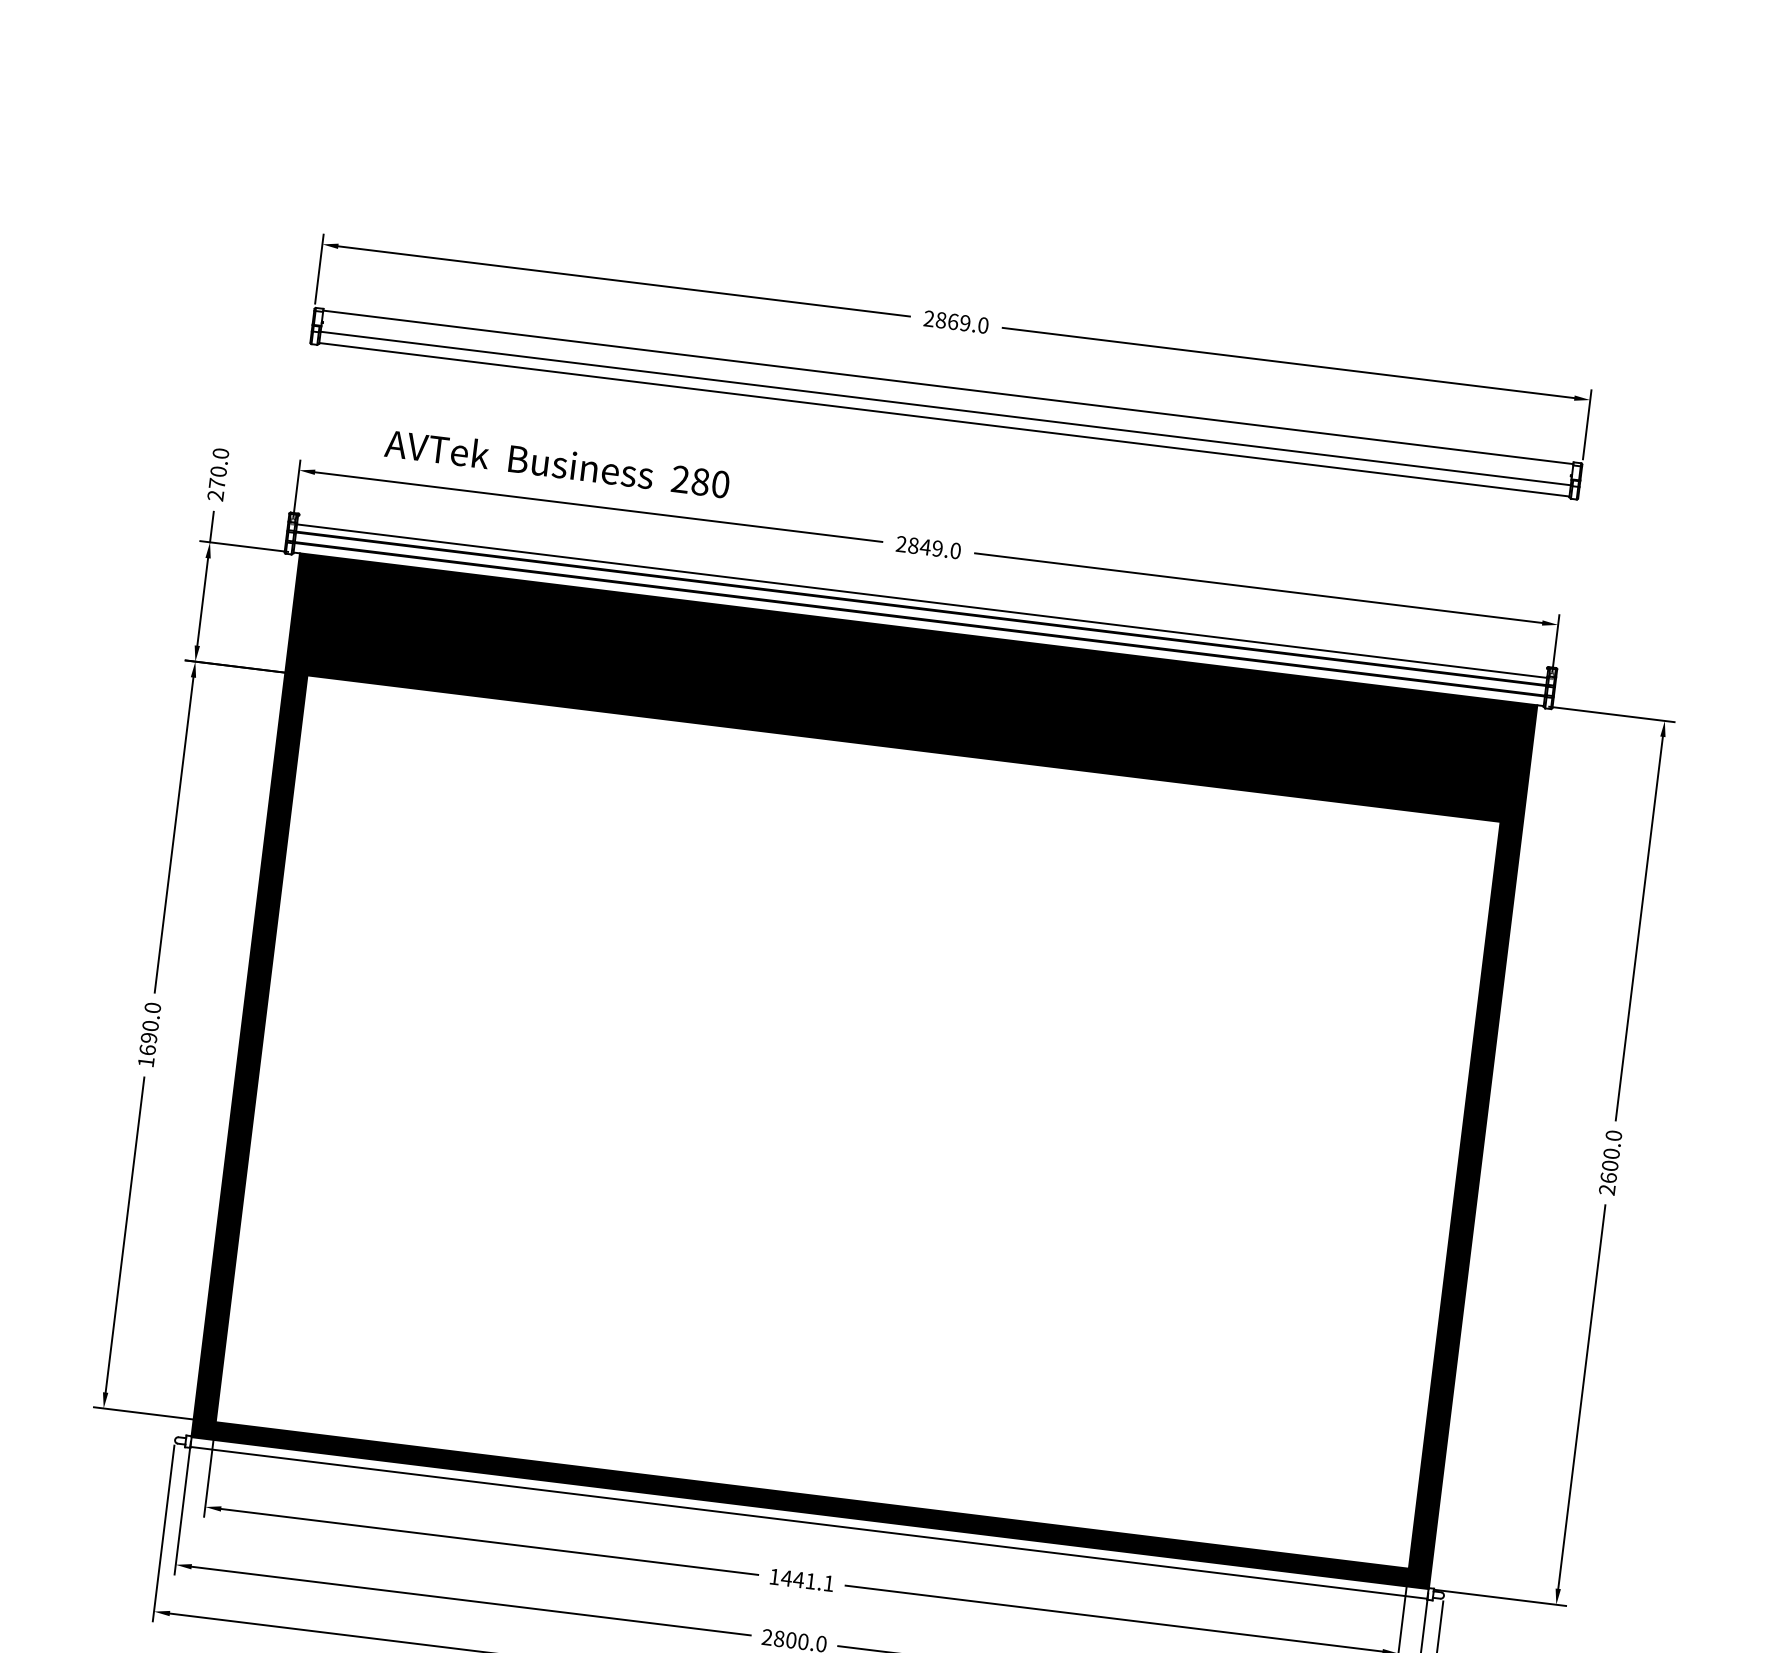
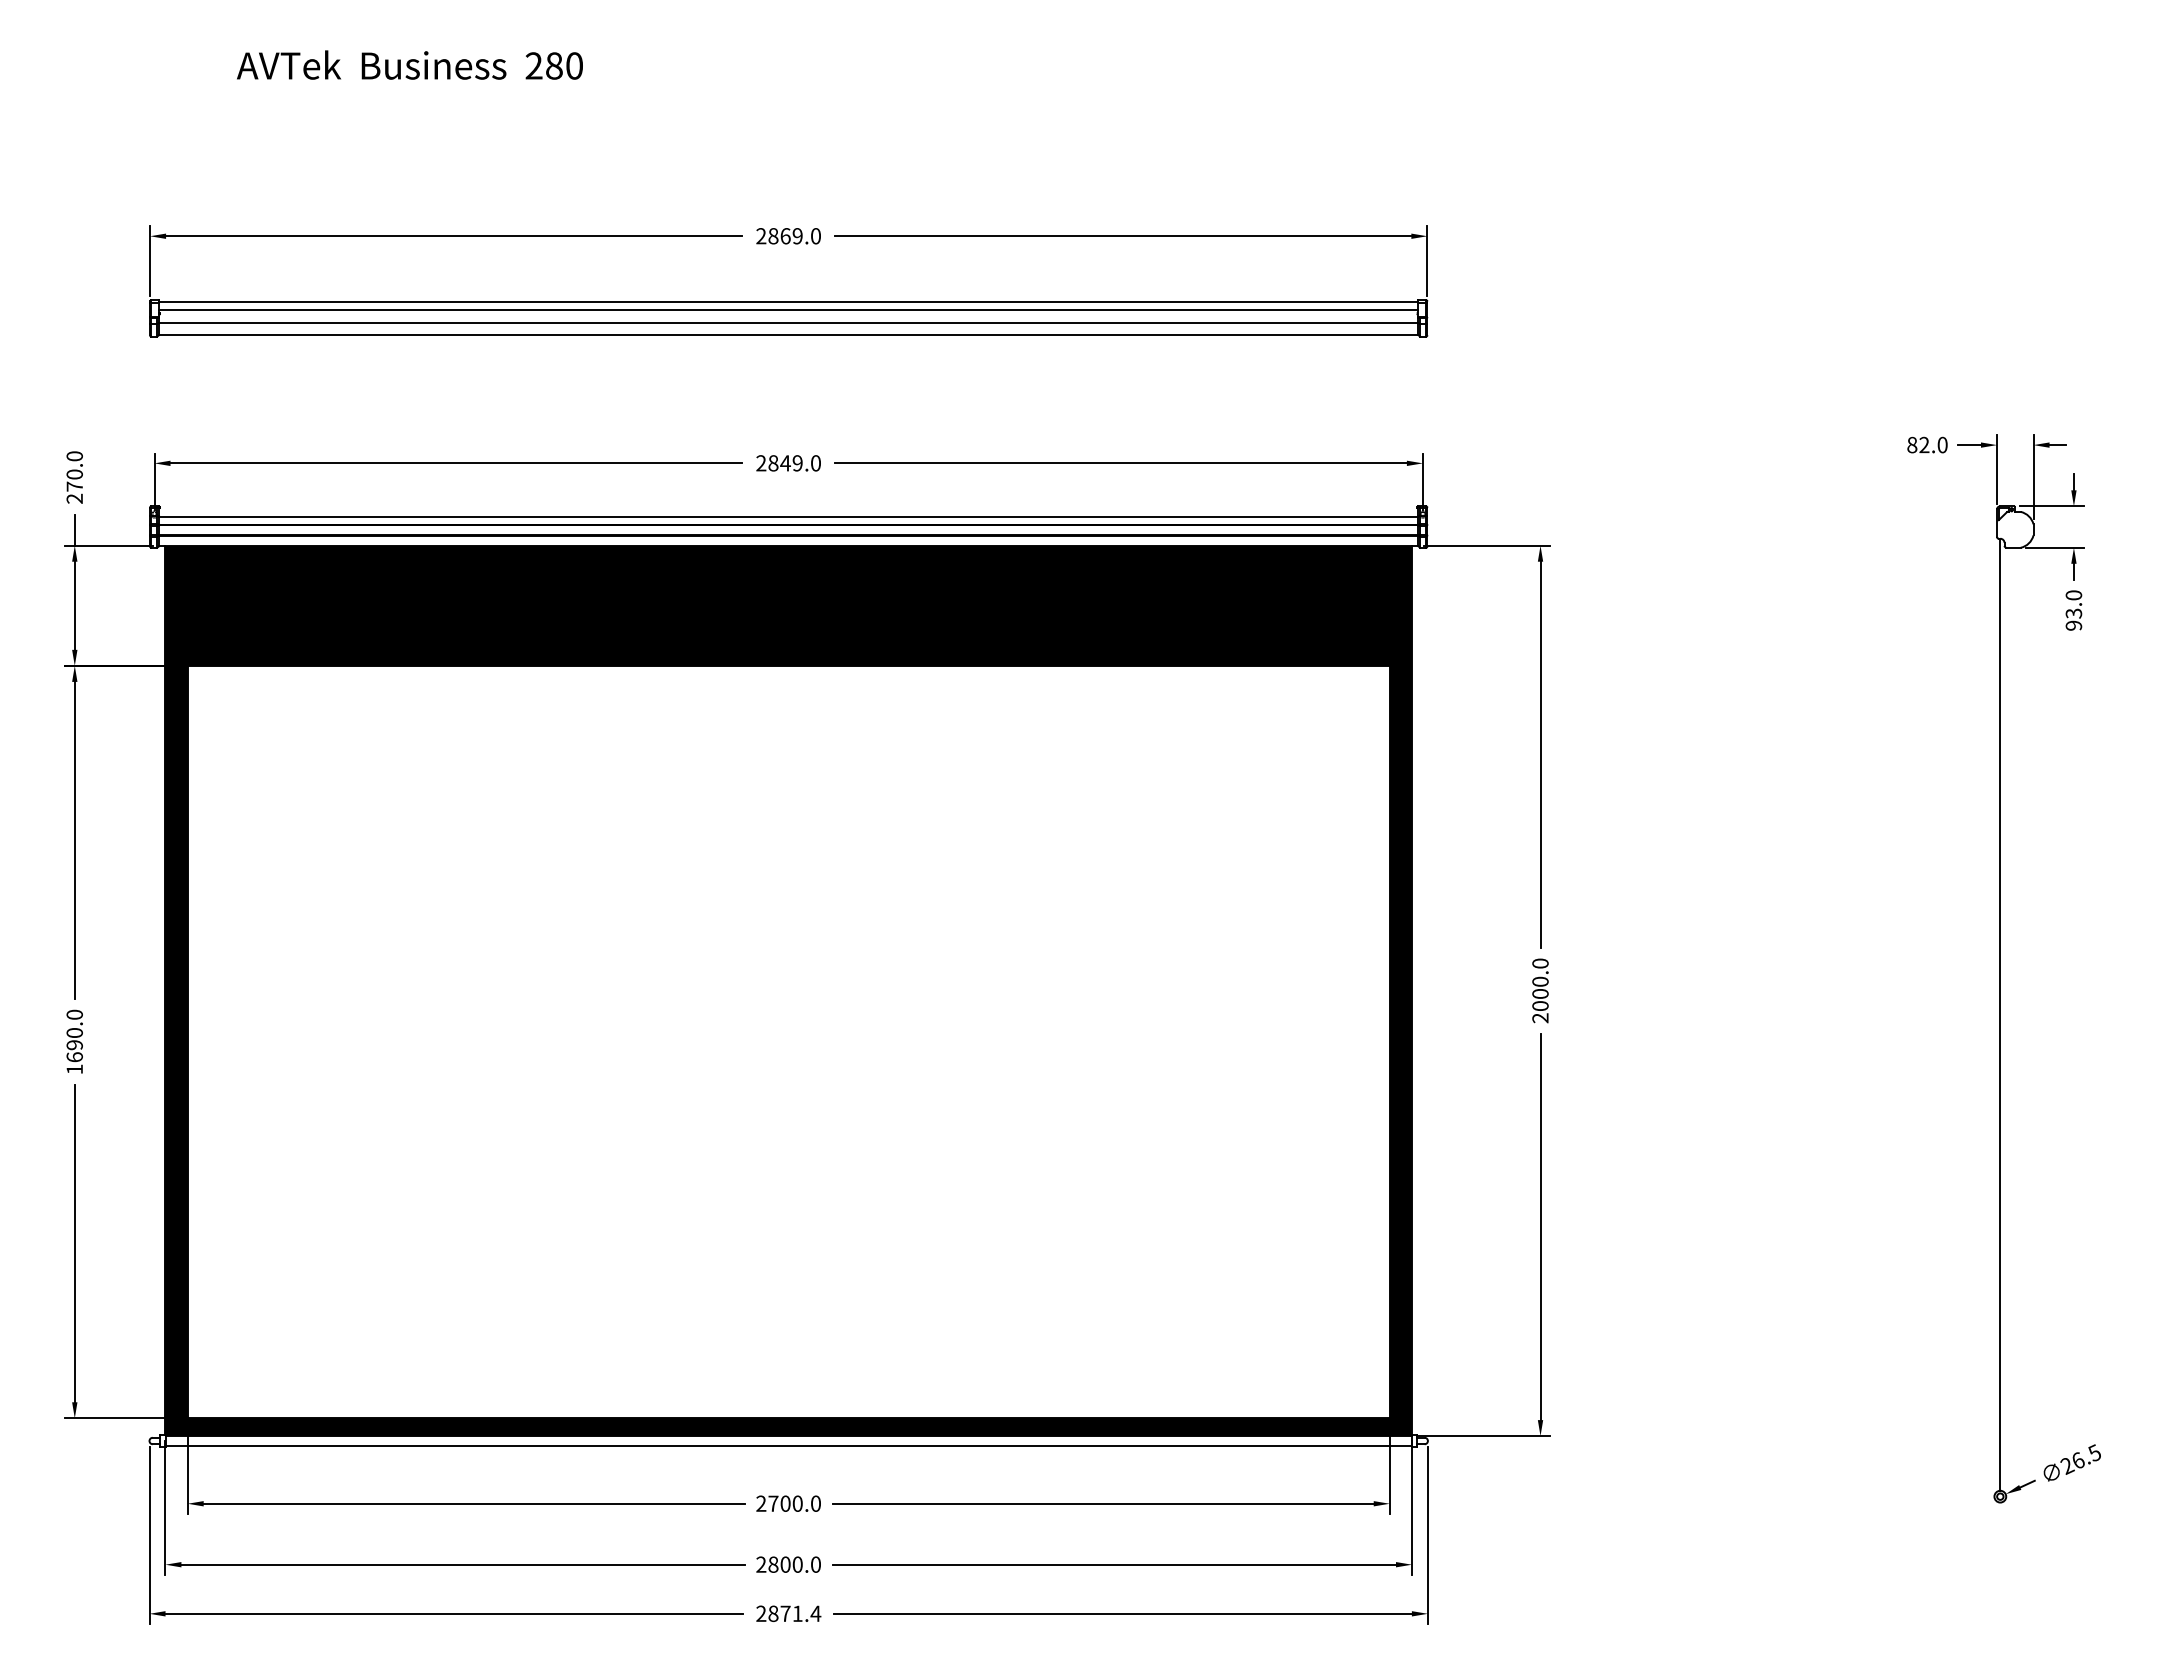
line: (947, 394) -> (788, 309), added
text: (557, 462) -> (409, 64), moved
text: (1608, 1177) -> (1540, 1005), 2600.0 -> 2000.0
text: (801, 1579) -> (788, 1503), 1441.1 -> 2700.0

